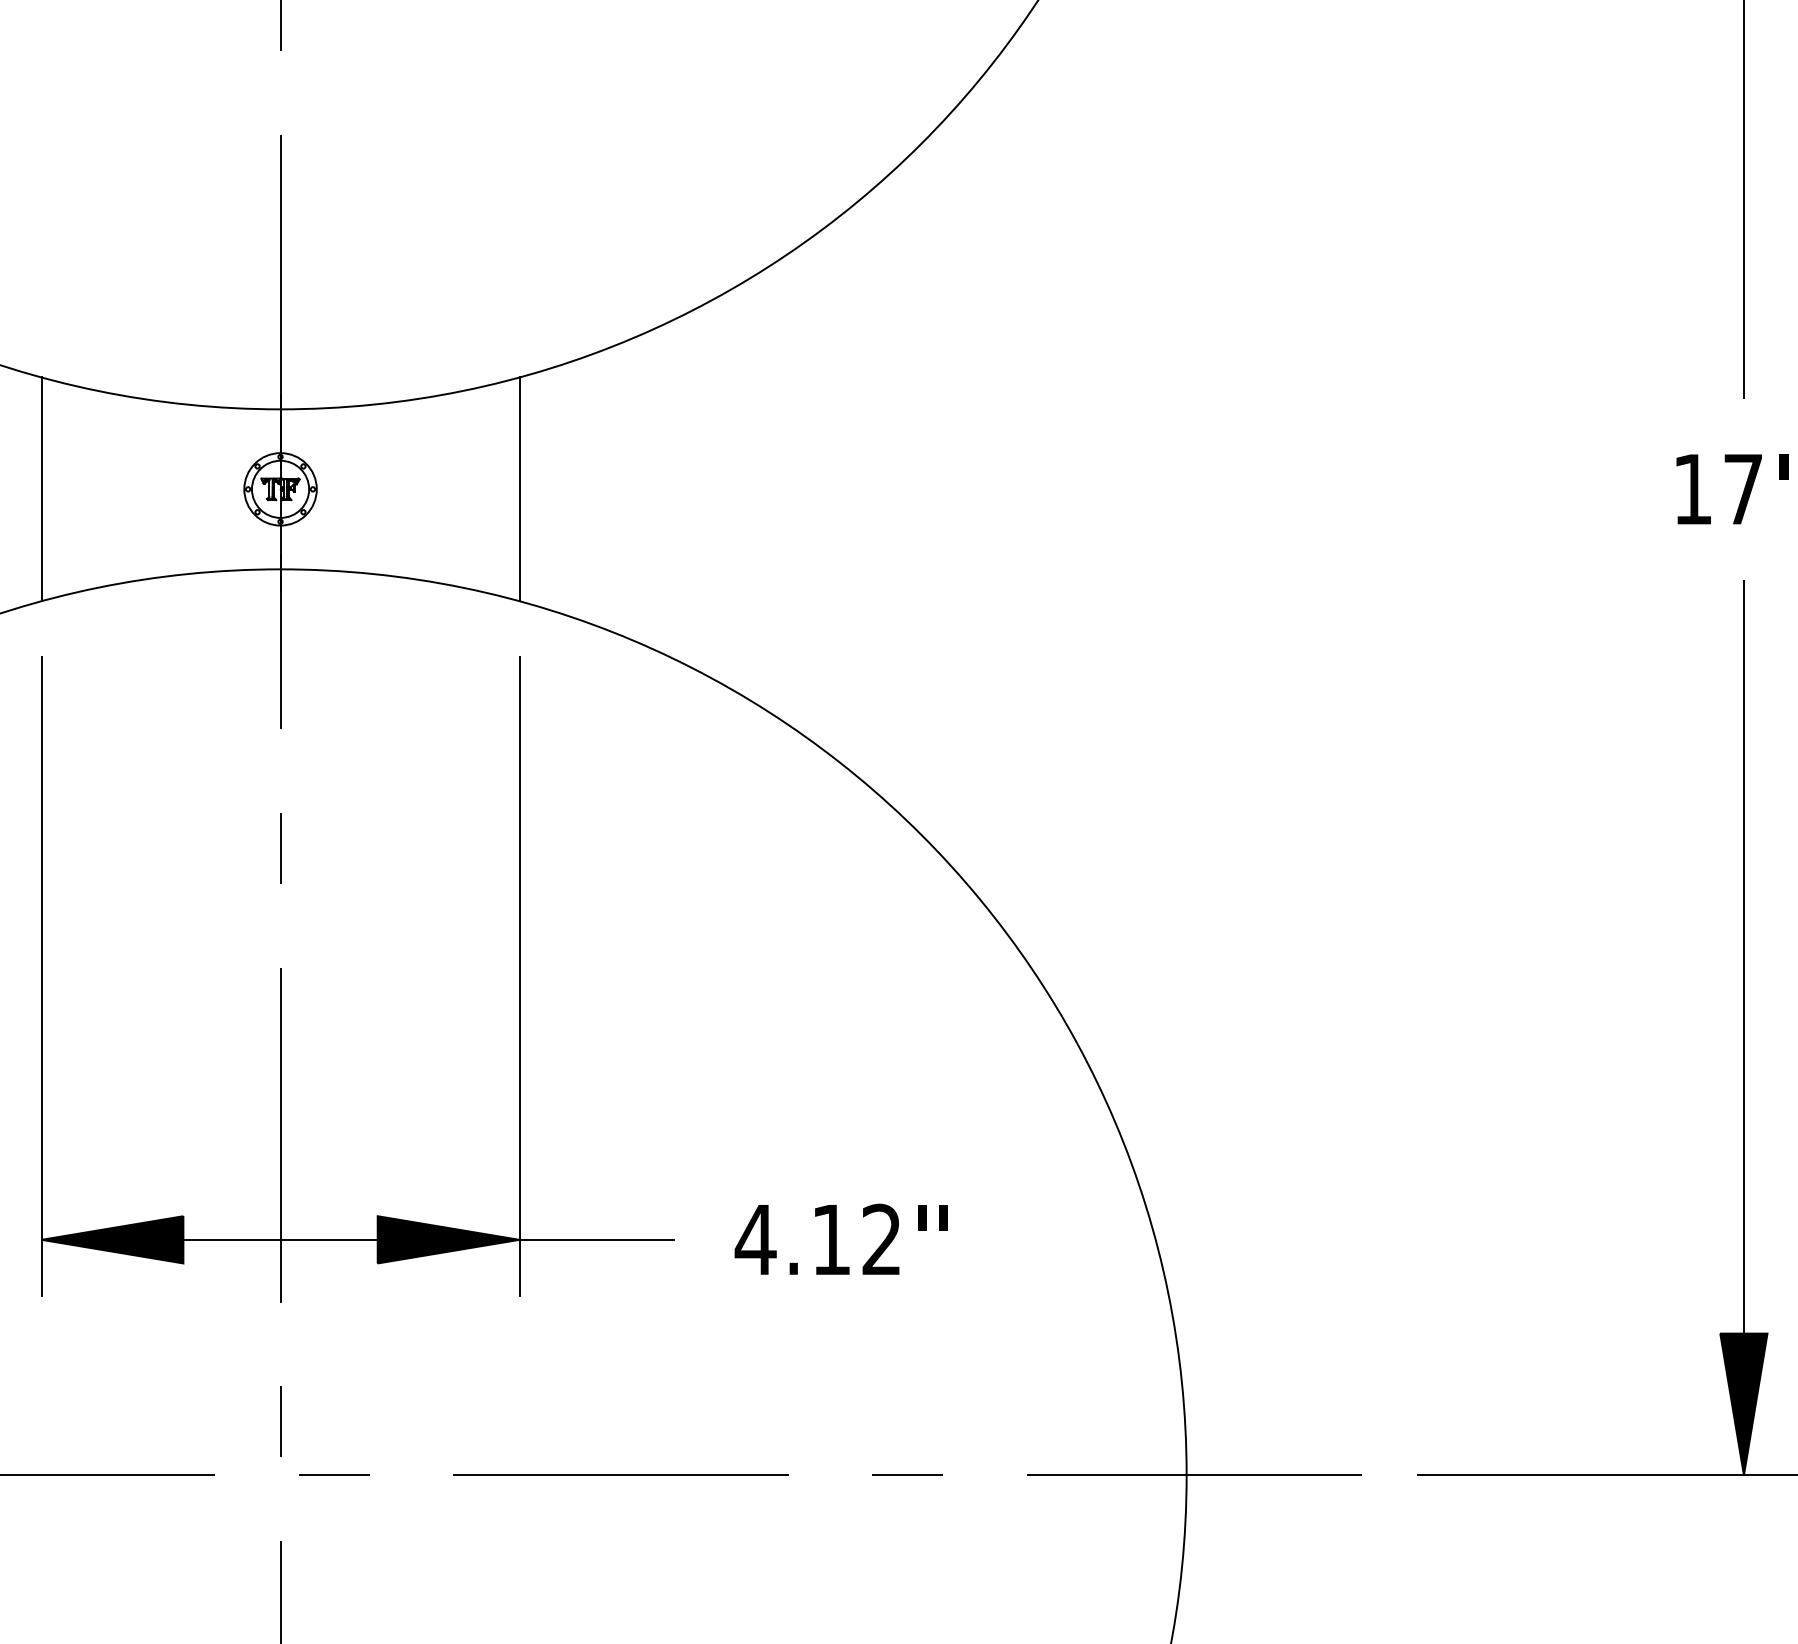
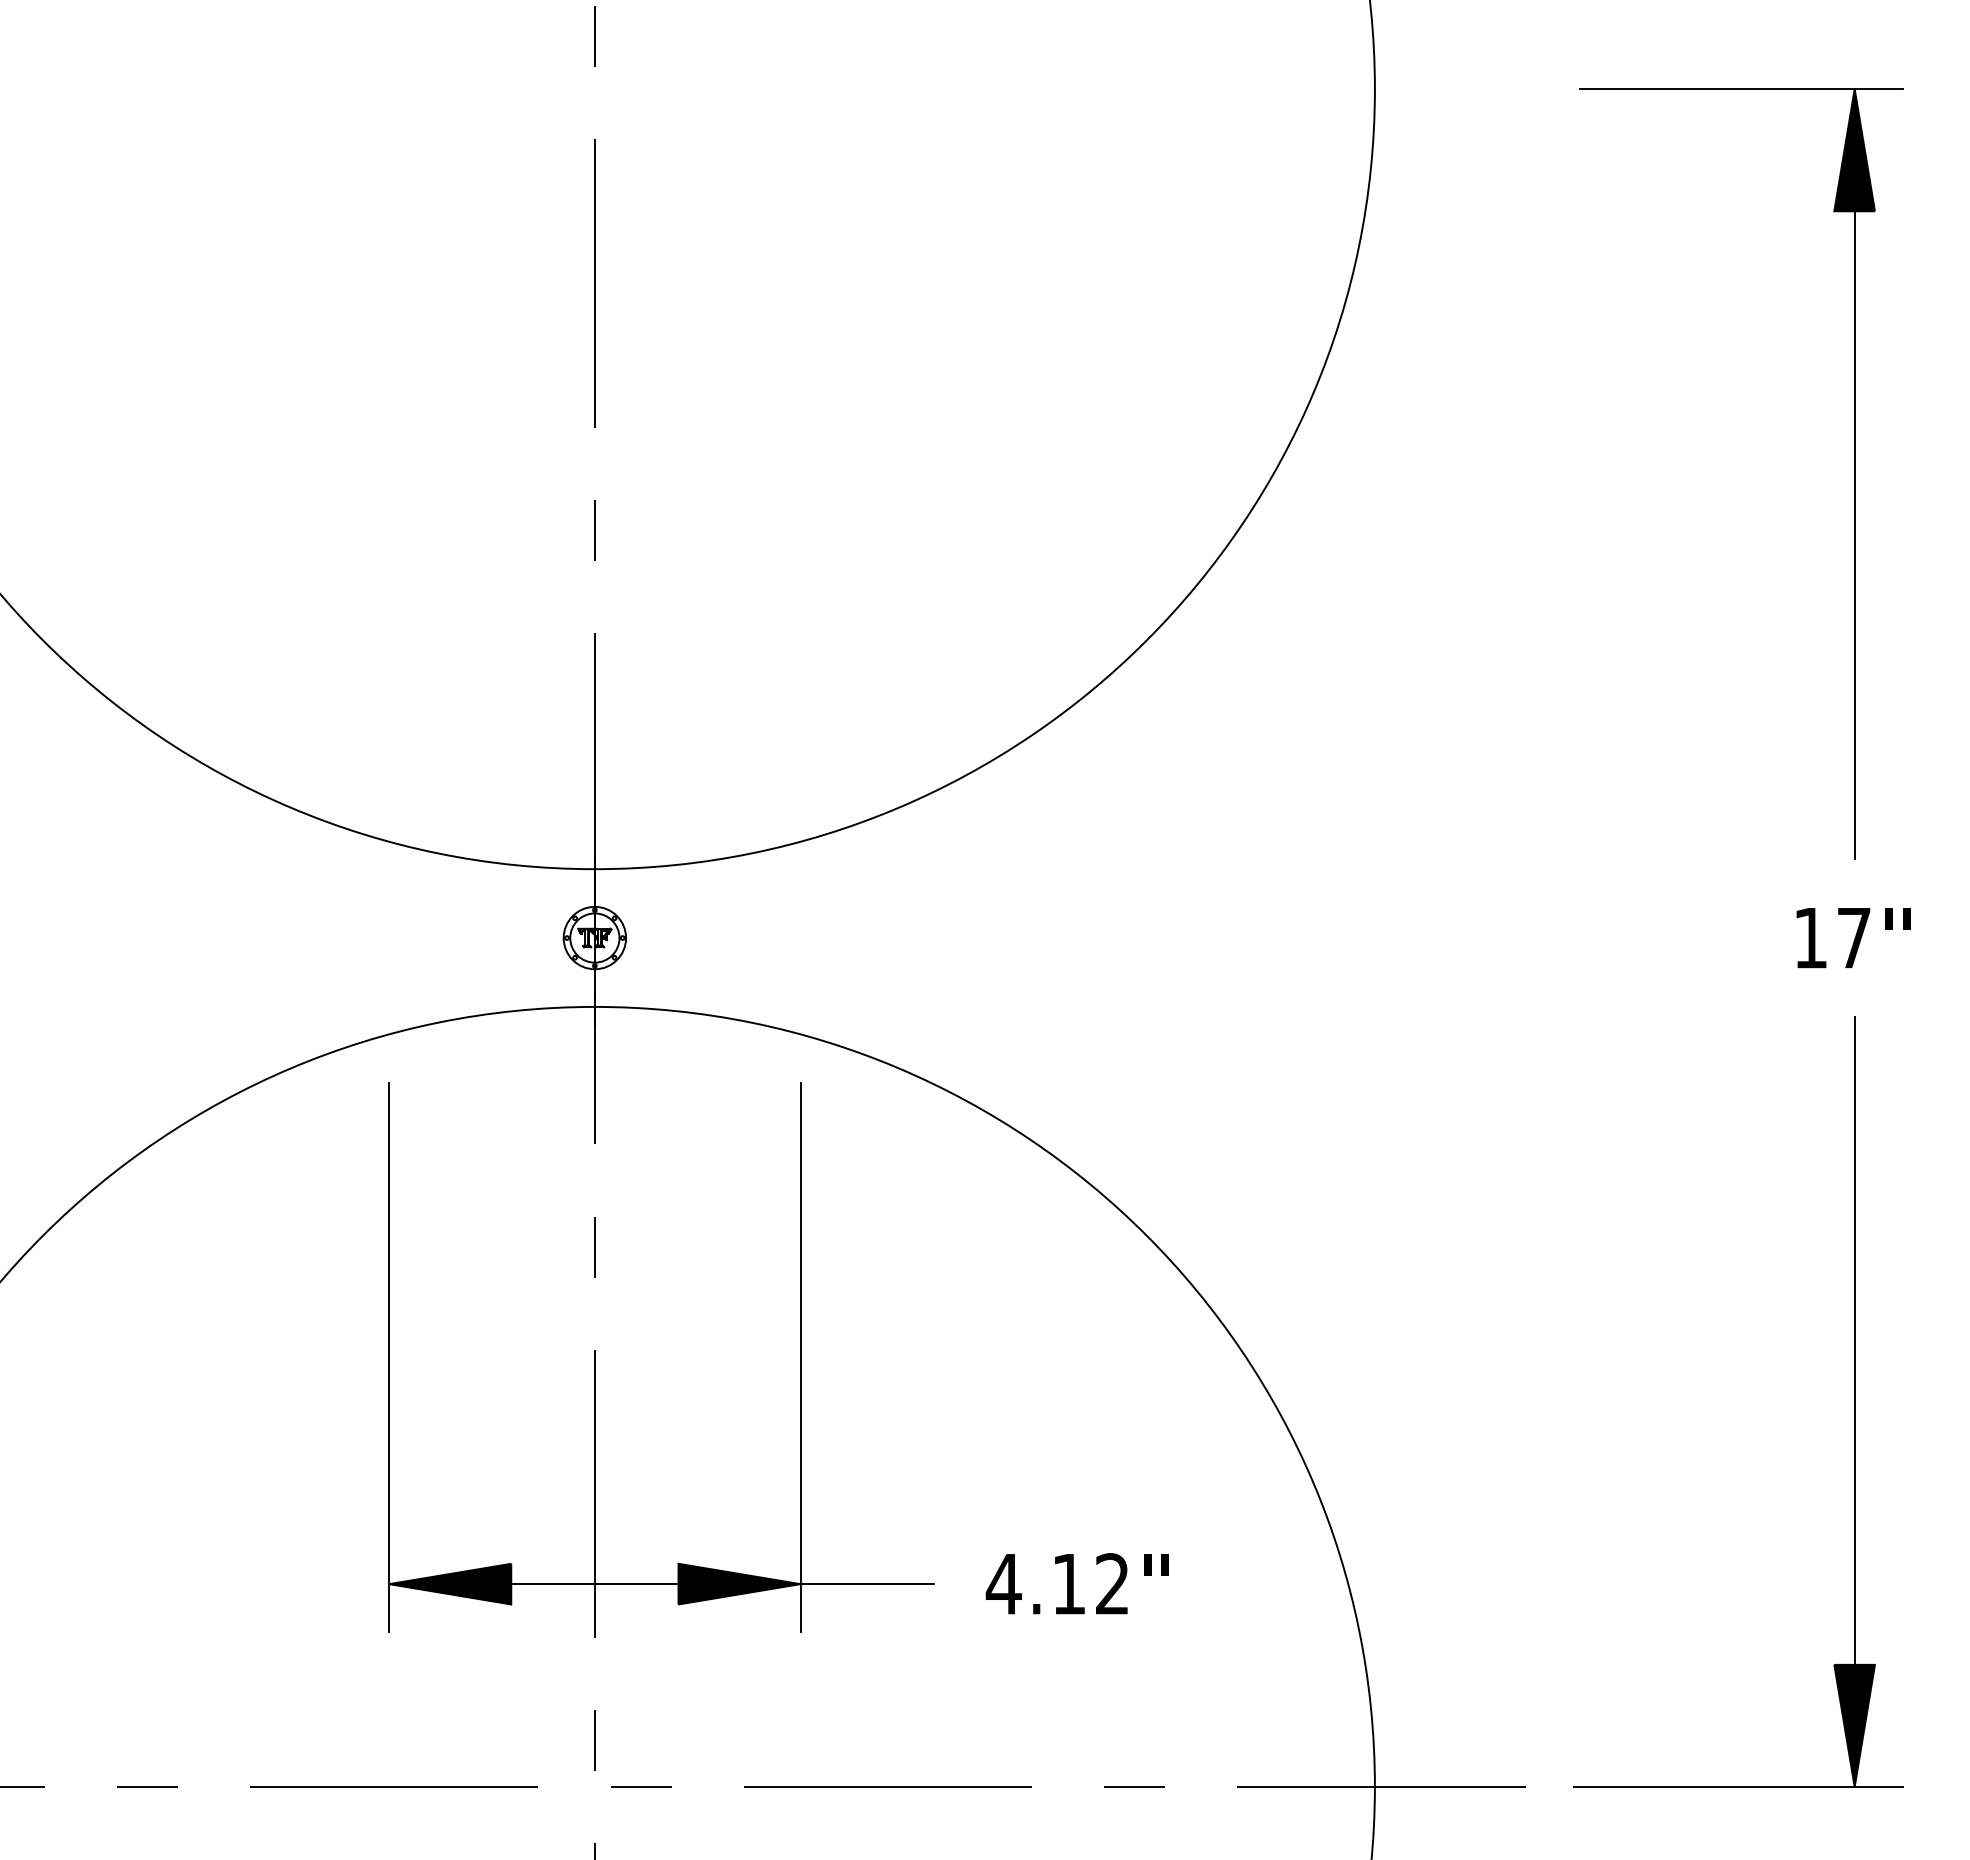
line: (41, 488) -> (389, 937), removed
line: (519, 488) -> (800, 937), removed

